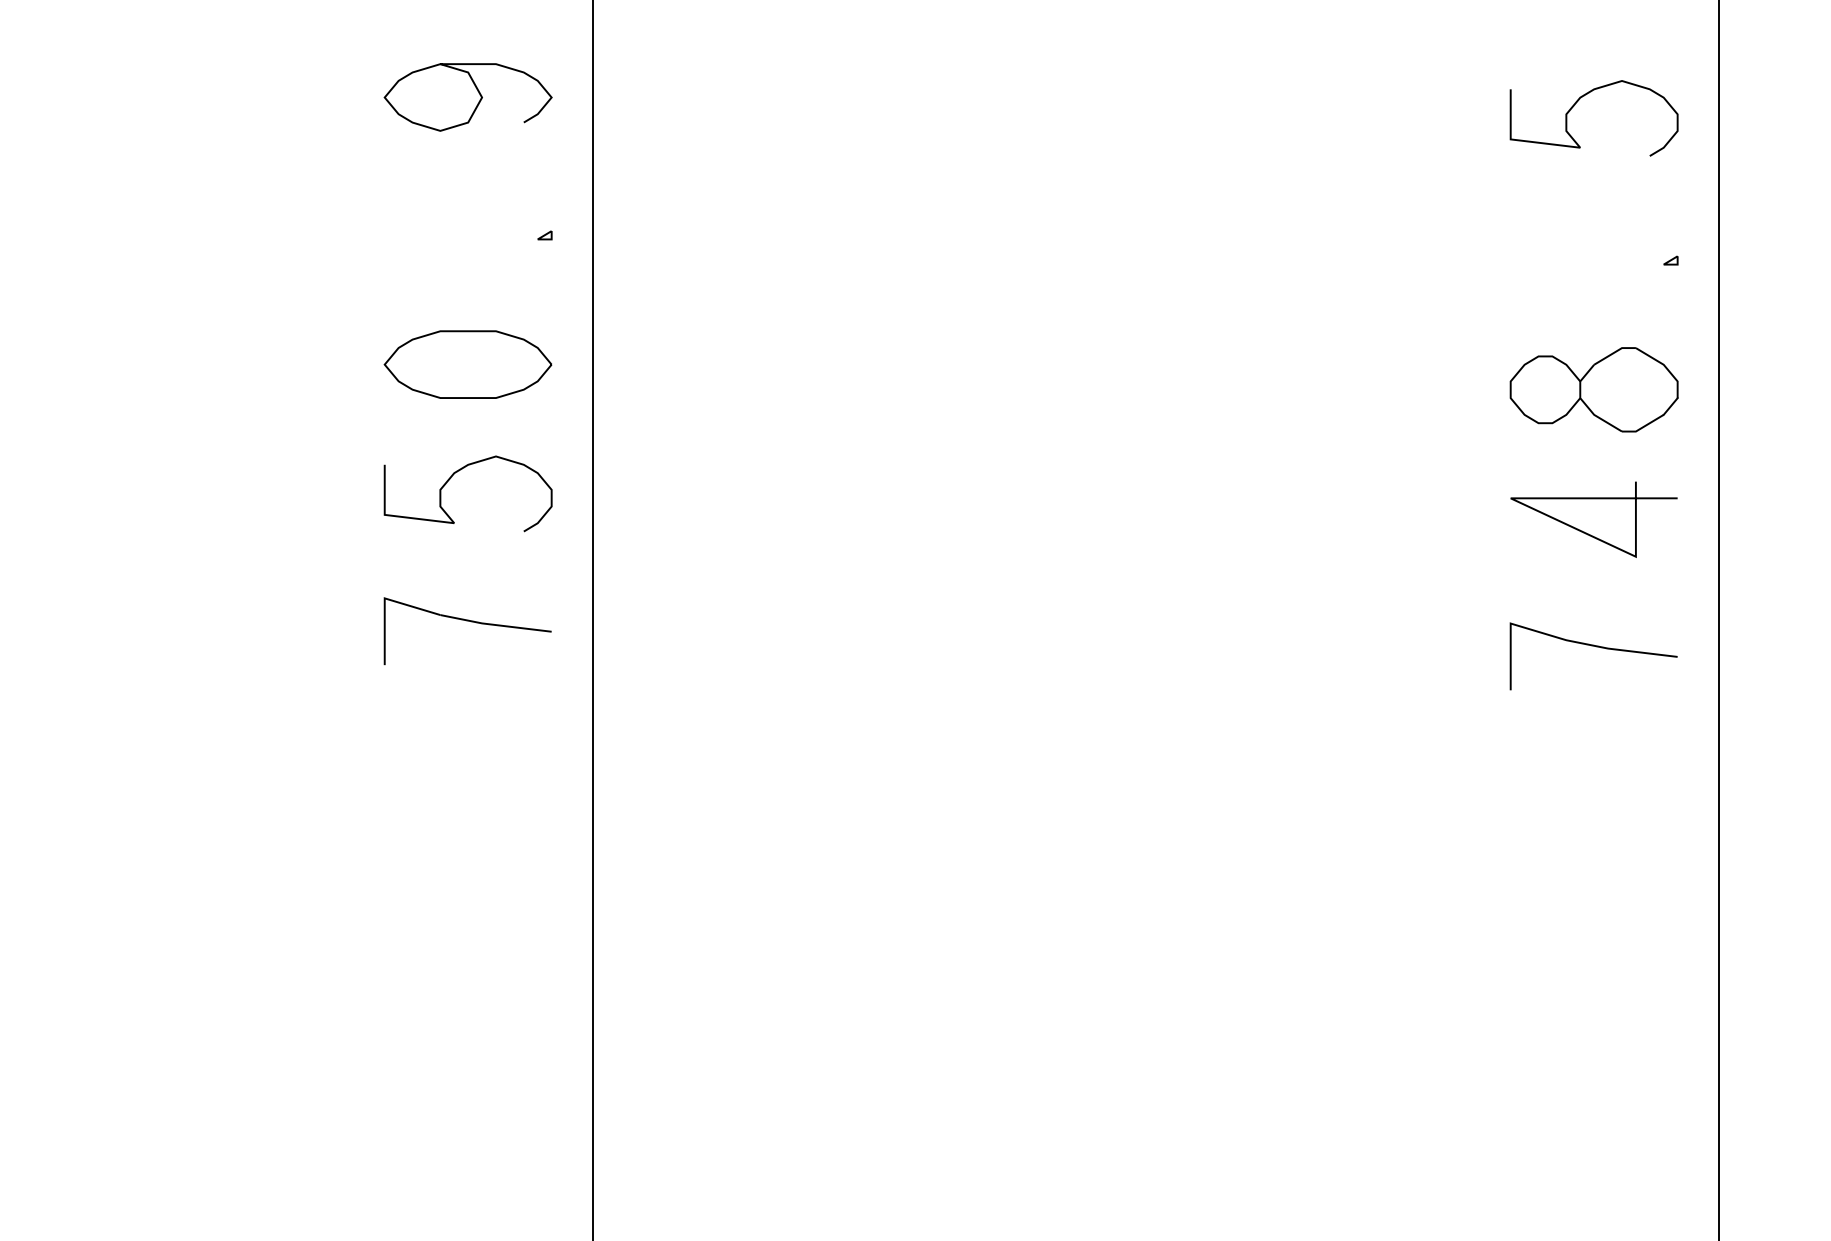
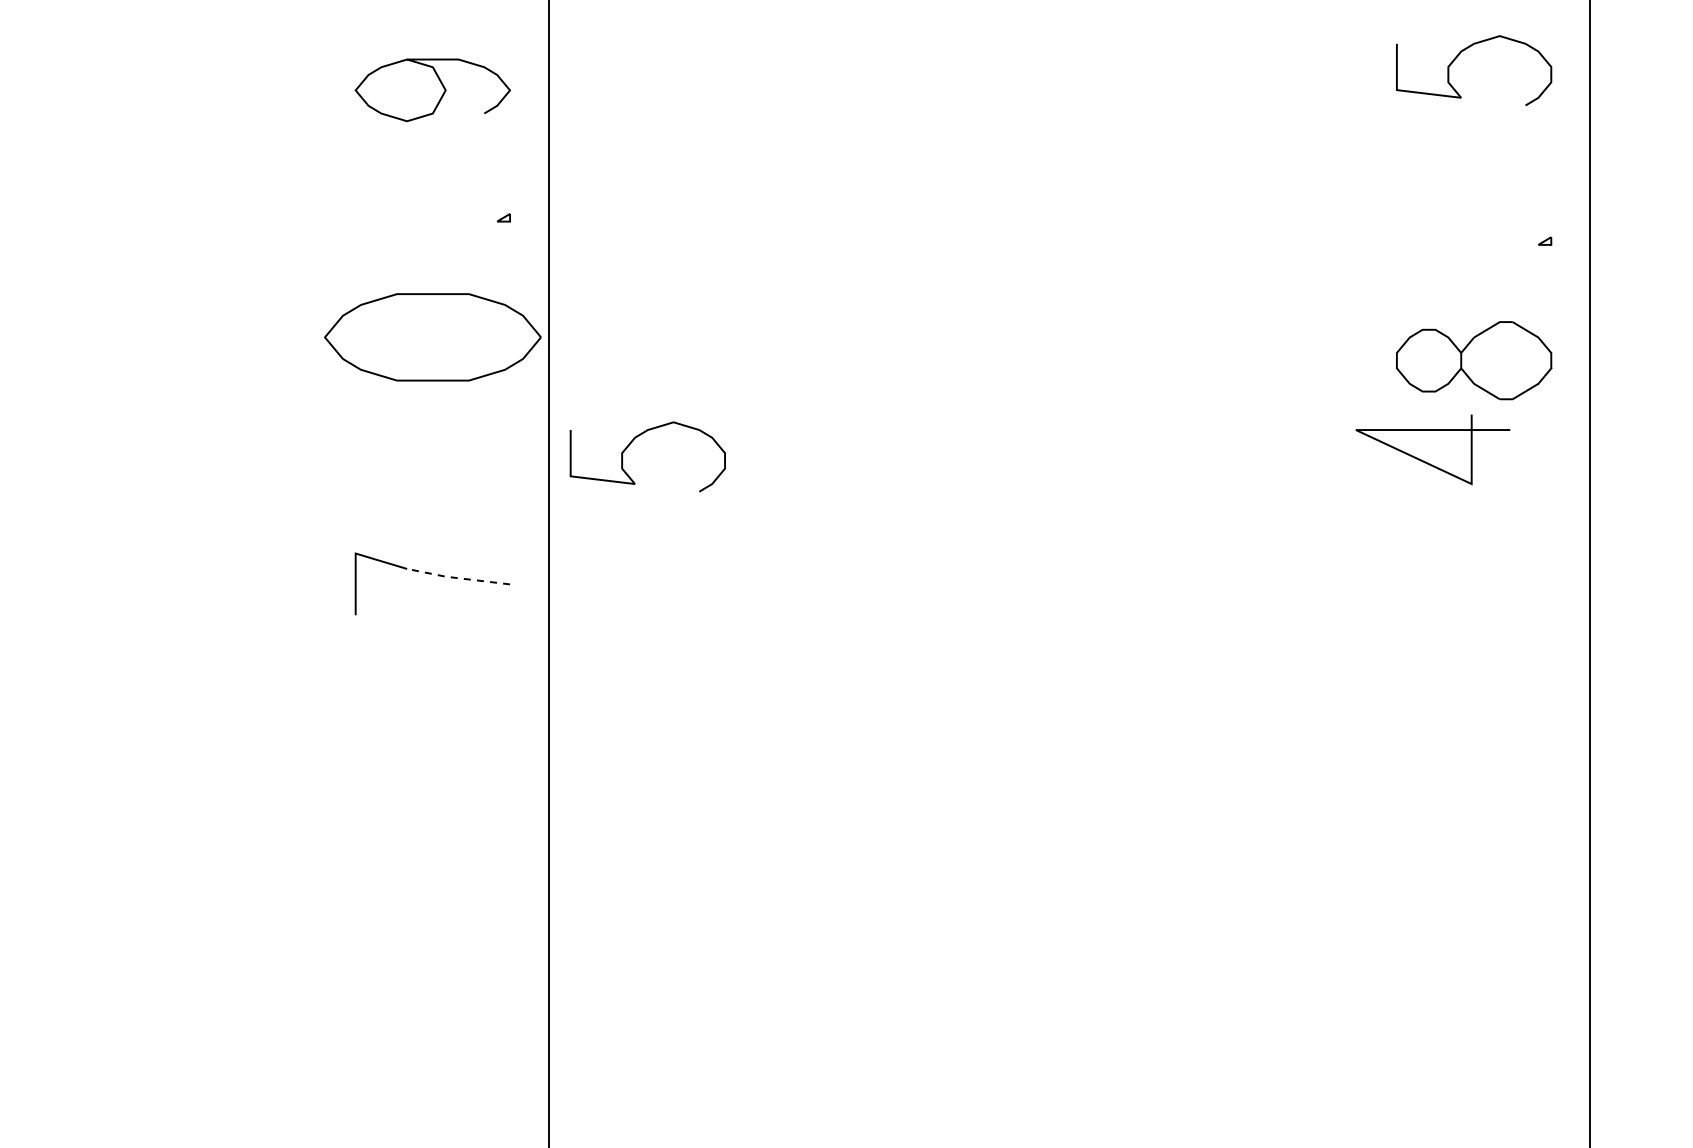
curve: (1578, 101) -> (1459, 55), moved
part: (467, 364) -> (432, 337), size x1.4
curve: (452, 477) -> (633, 441), moved
line: (1589, 533) -> (1428, 462), moved
line: (494, 625) -> (457, 578), solid -> dashed
curve: (1593, 646) -> (1473, 598), removed

